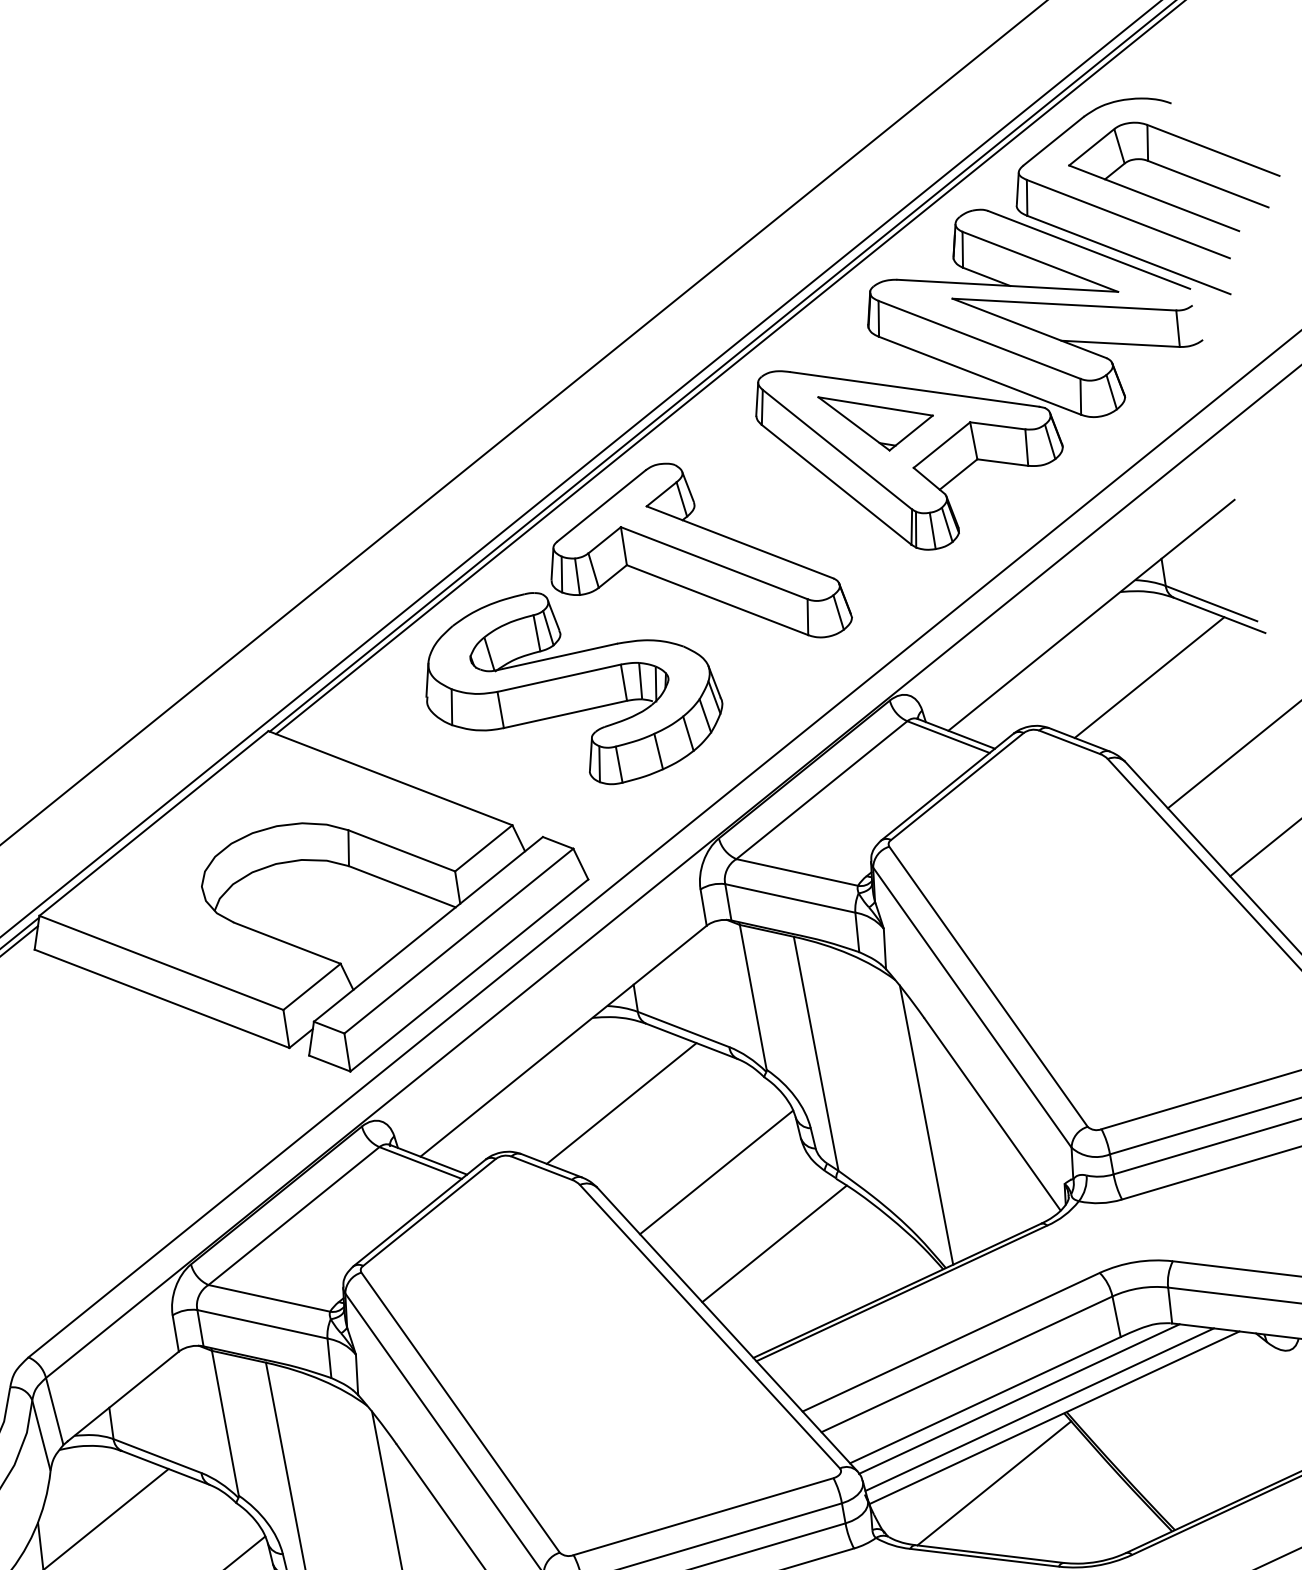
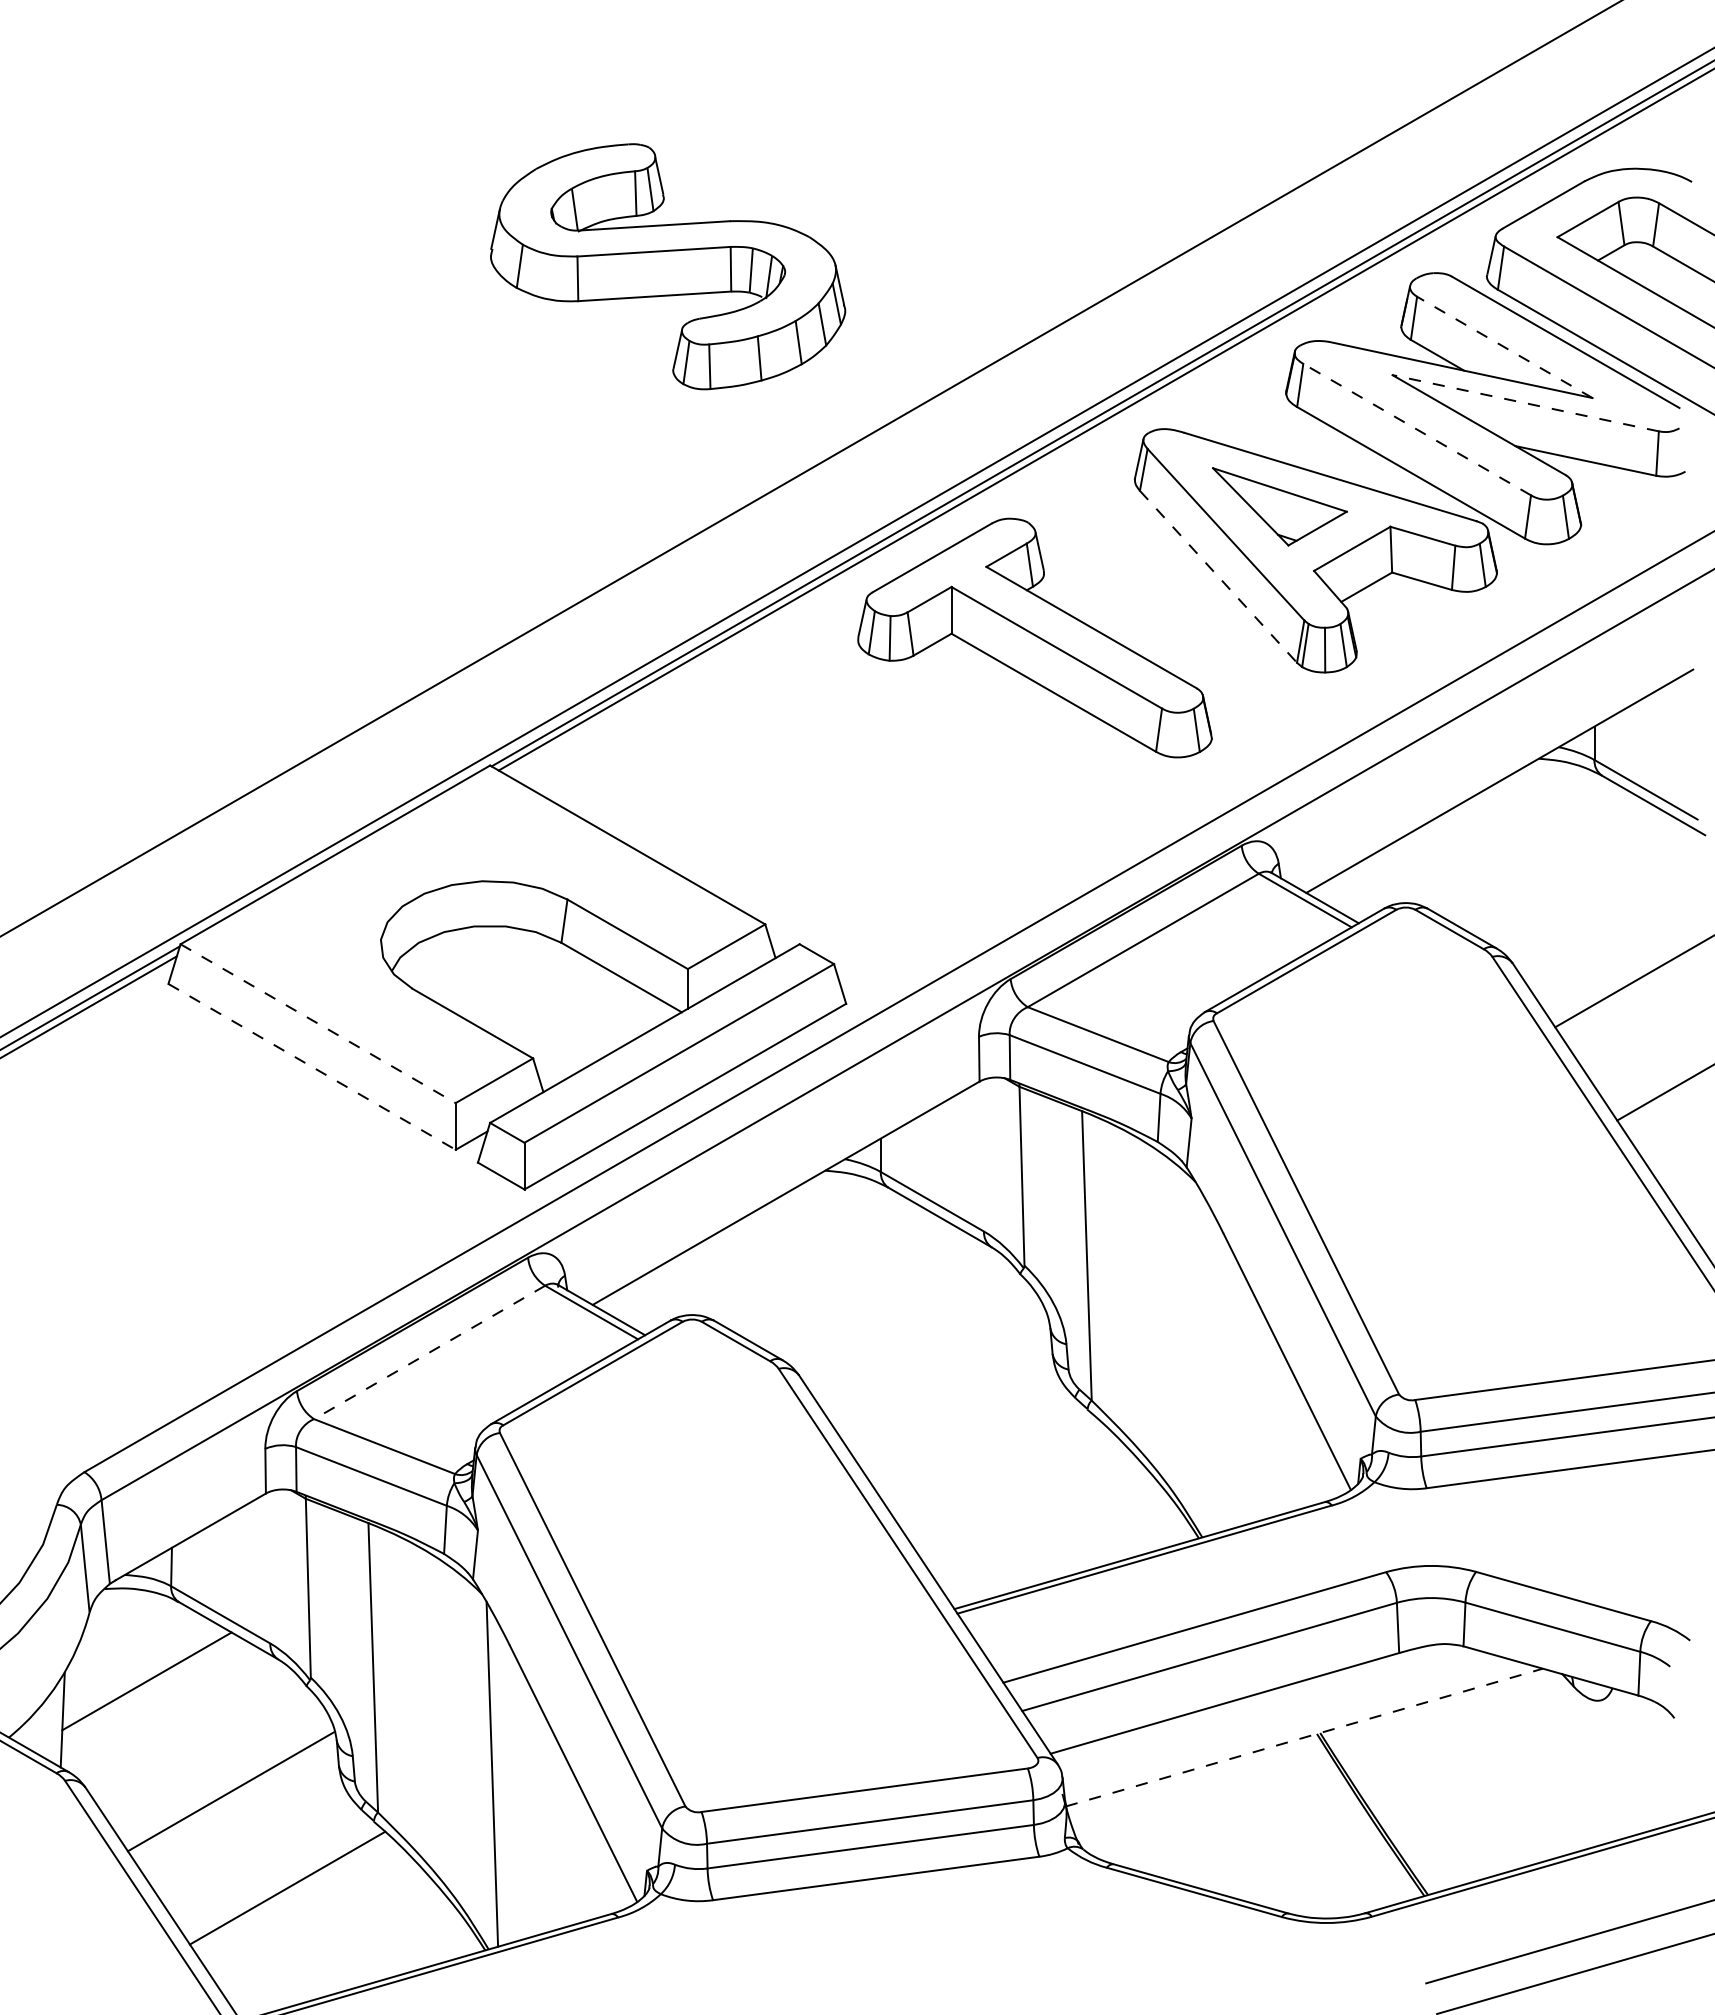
line: (1040, 261) -> (1504, 347), solid -> dashed
line: (1064, 304) -> (1525, 403), solid -> dashed
line: (978, 339) -> (1416, 429), solid -> dashed
line: (836, 485) -> (1218, 577), solid -> dashed
line: (1149, 677) -> (1557, 866), removed
part: (572, 688) -> (668, 266), moved
line: (161, 962) -> (318, 1023), solid -> dashed
line: (162, 998) -> (312, 1066), solid -> dashed
line: (621, 1103) -> (843, 1278), removed
line: (926, 1124) -> (1205, 1361), removed
line: (716, 1172) -> (944, 1379), removed
line: (293, 1216) -> (429, 1352), solid -> dashed
line: (773, 1243) -> (1000, 1475), removed
line: (1019, 1399) -> (1265, 1708), removed
line: (1038, 1409) -> (1287, 1724), removed
line: (1054, 1417) -> (1304, 1737), solid -> dashed
line: (994, 1482) -> (1220, 1804), removed

